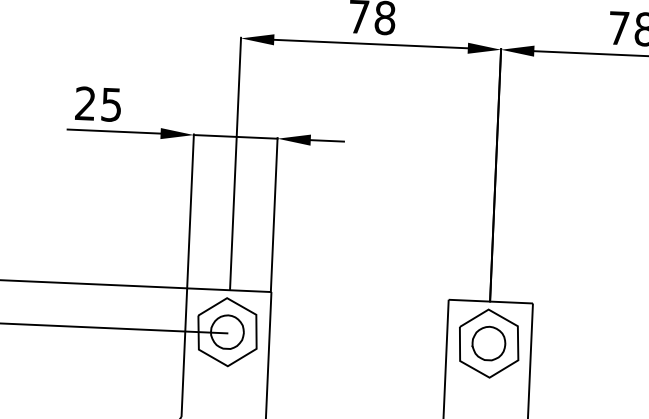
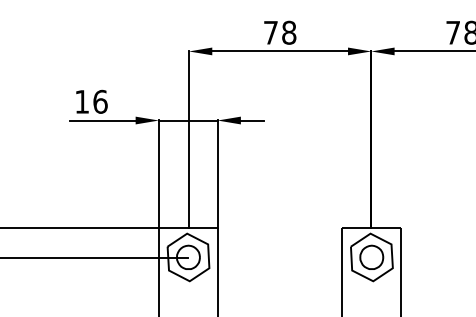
text: (98, 103) -> (91, 101), 25 -> 16

